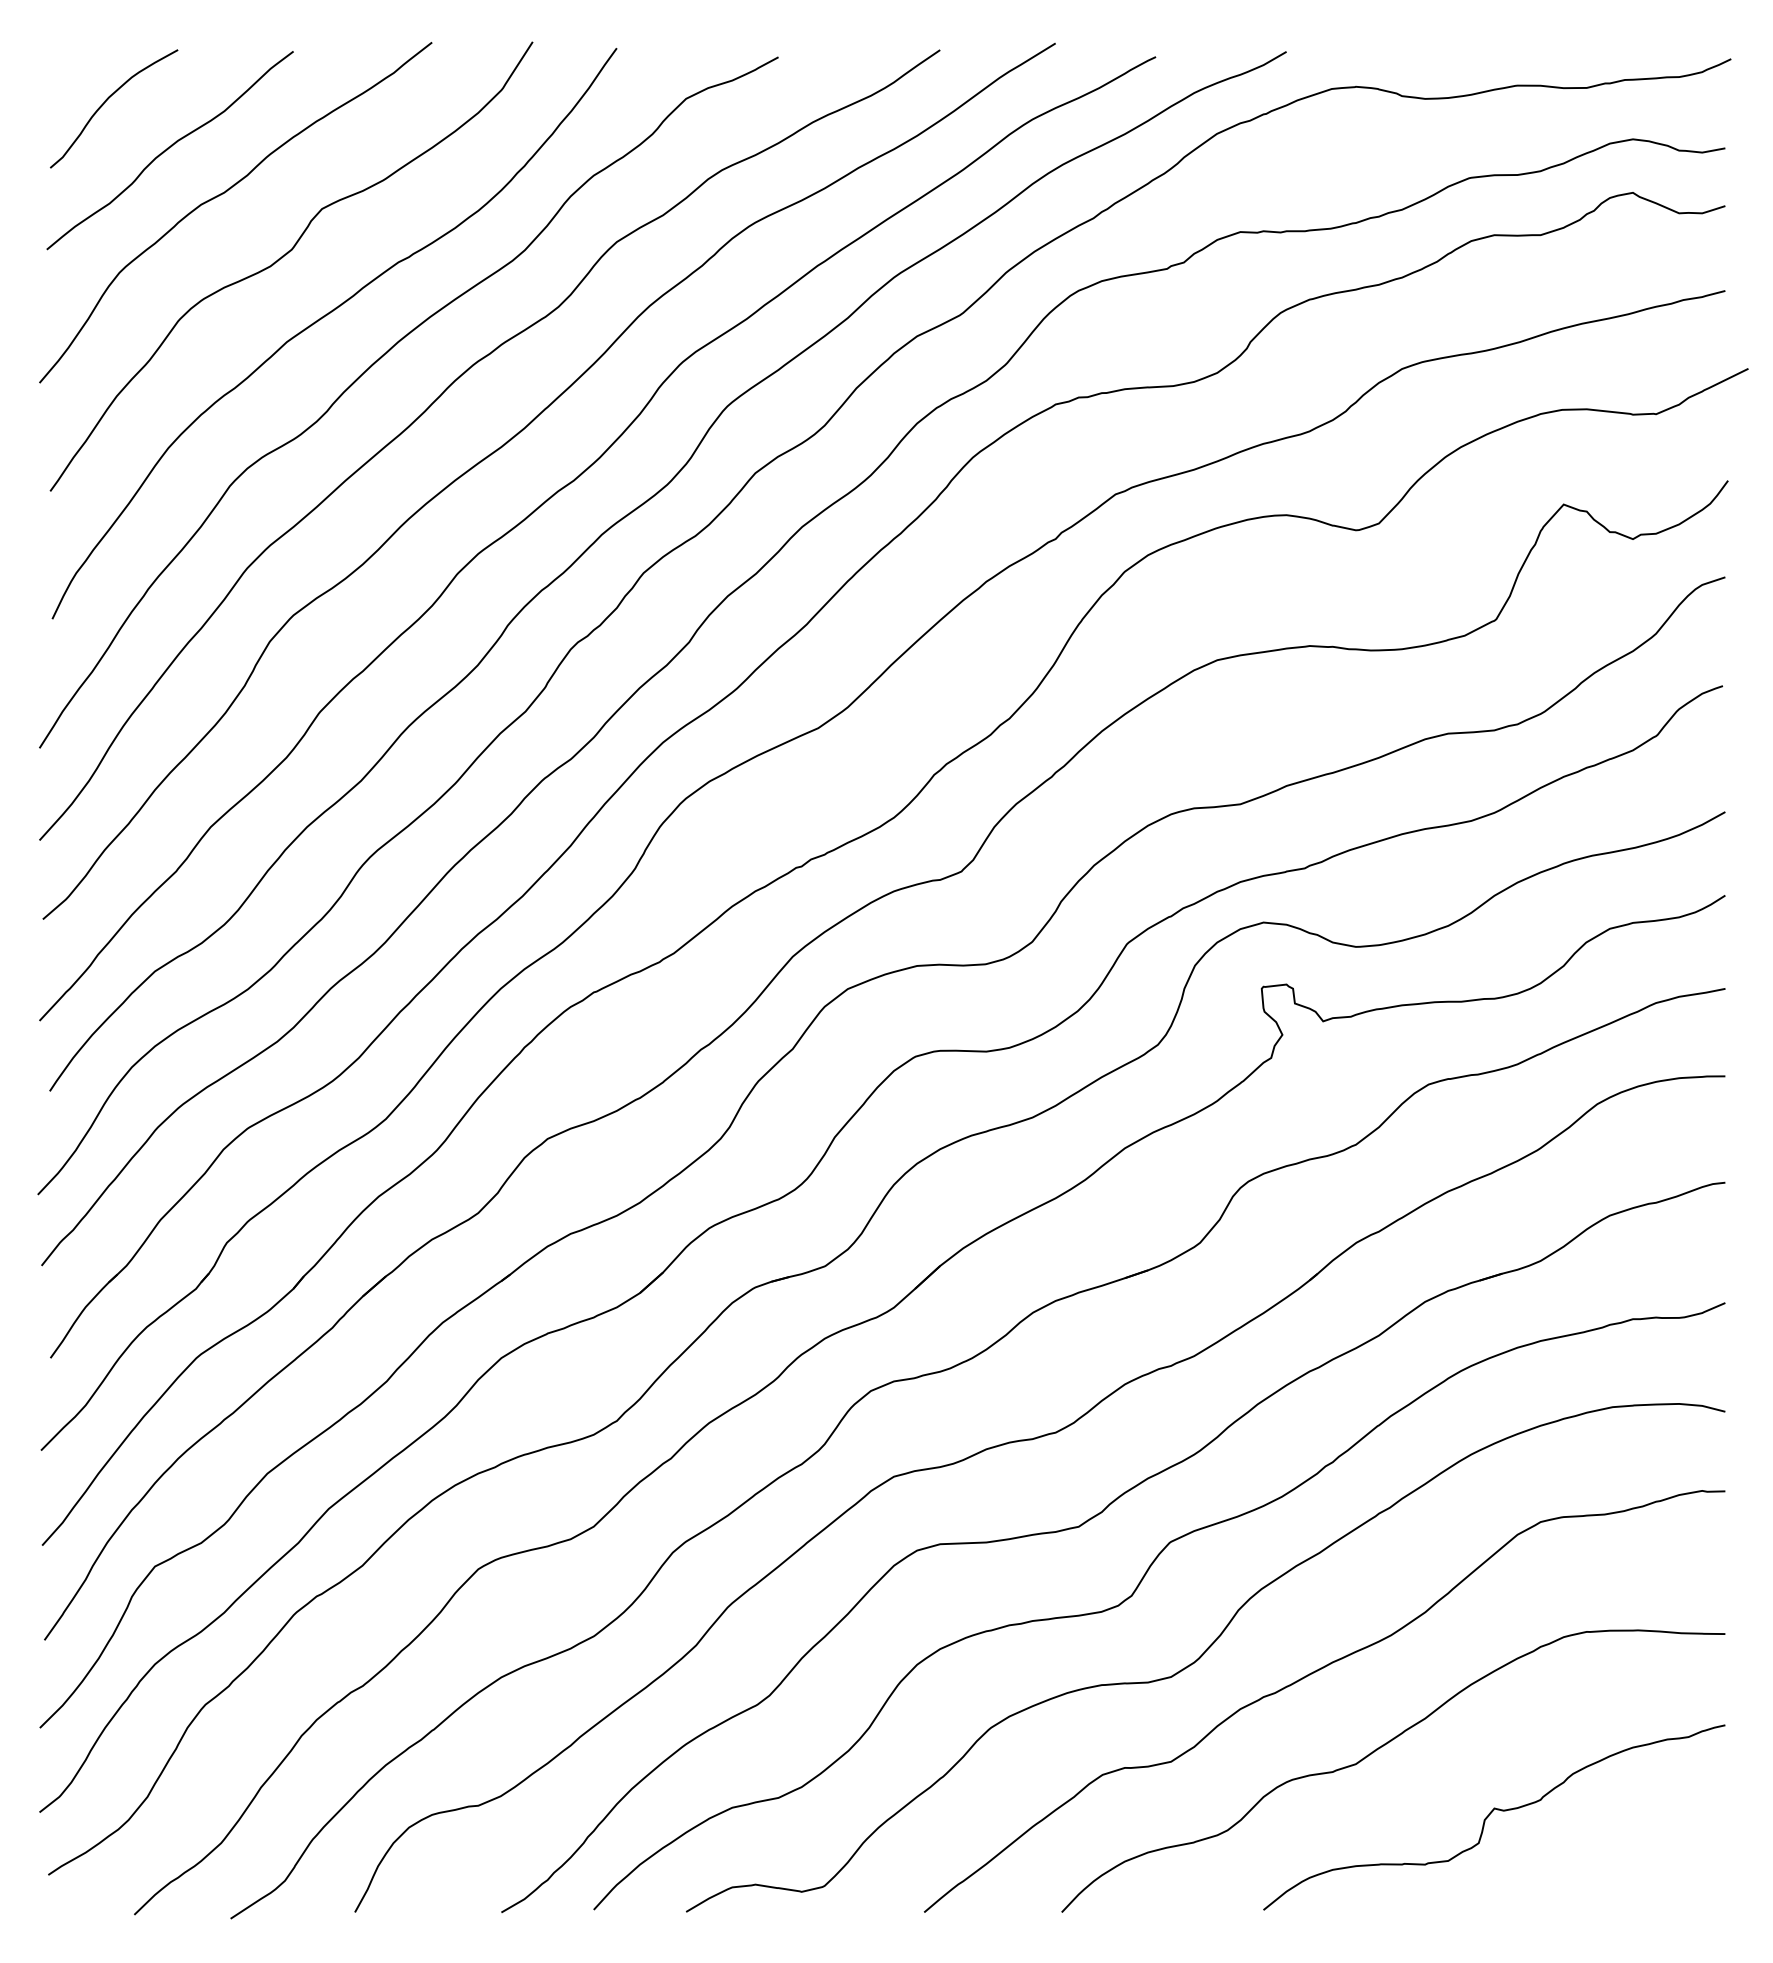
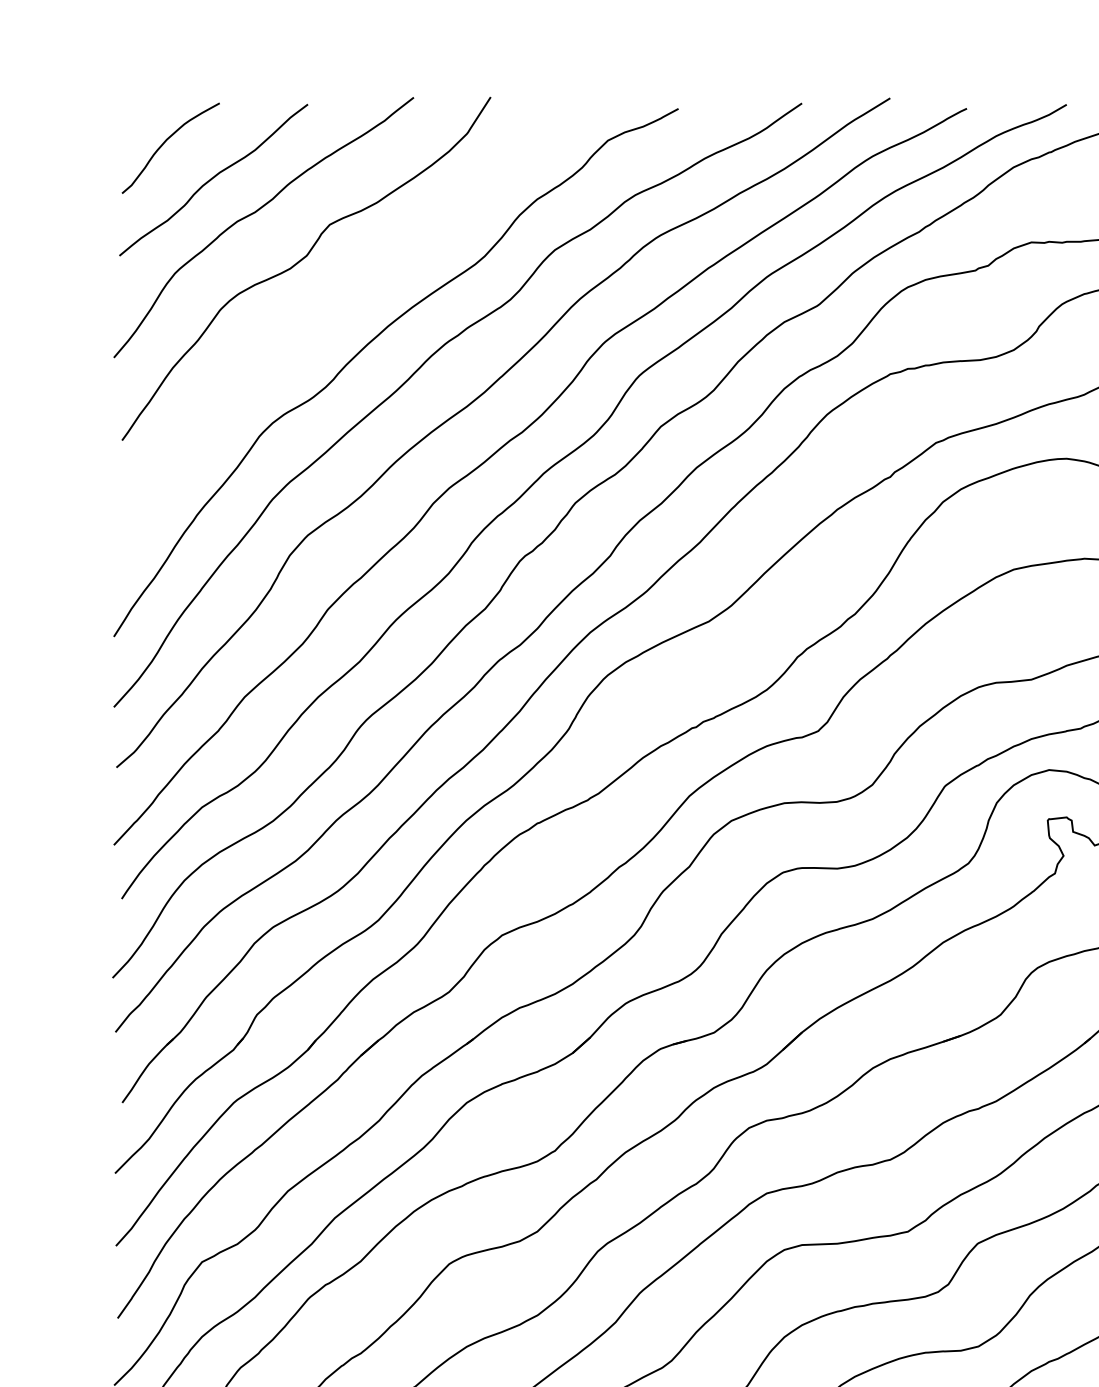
curve: (323, 318) -> (330, 308), removed

